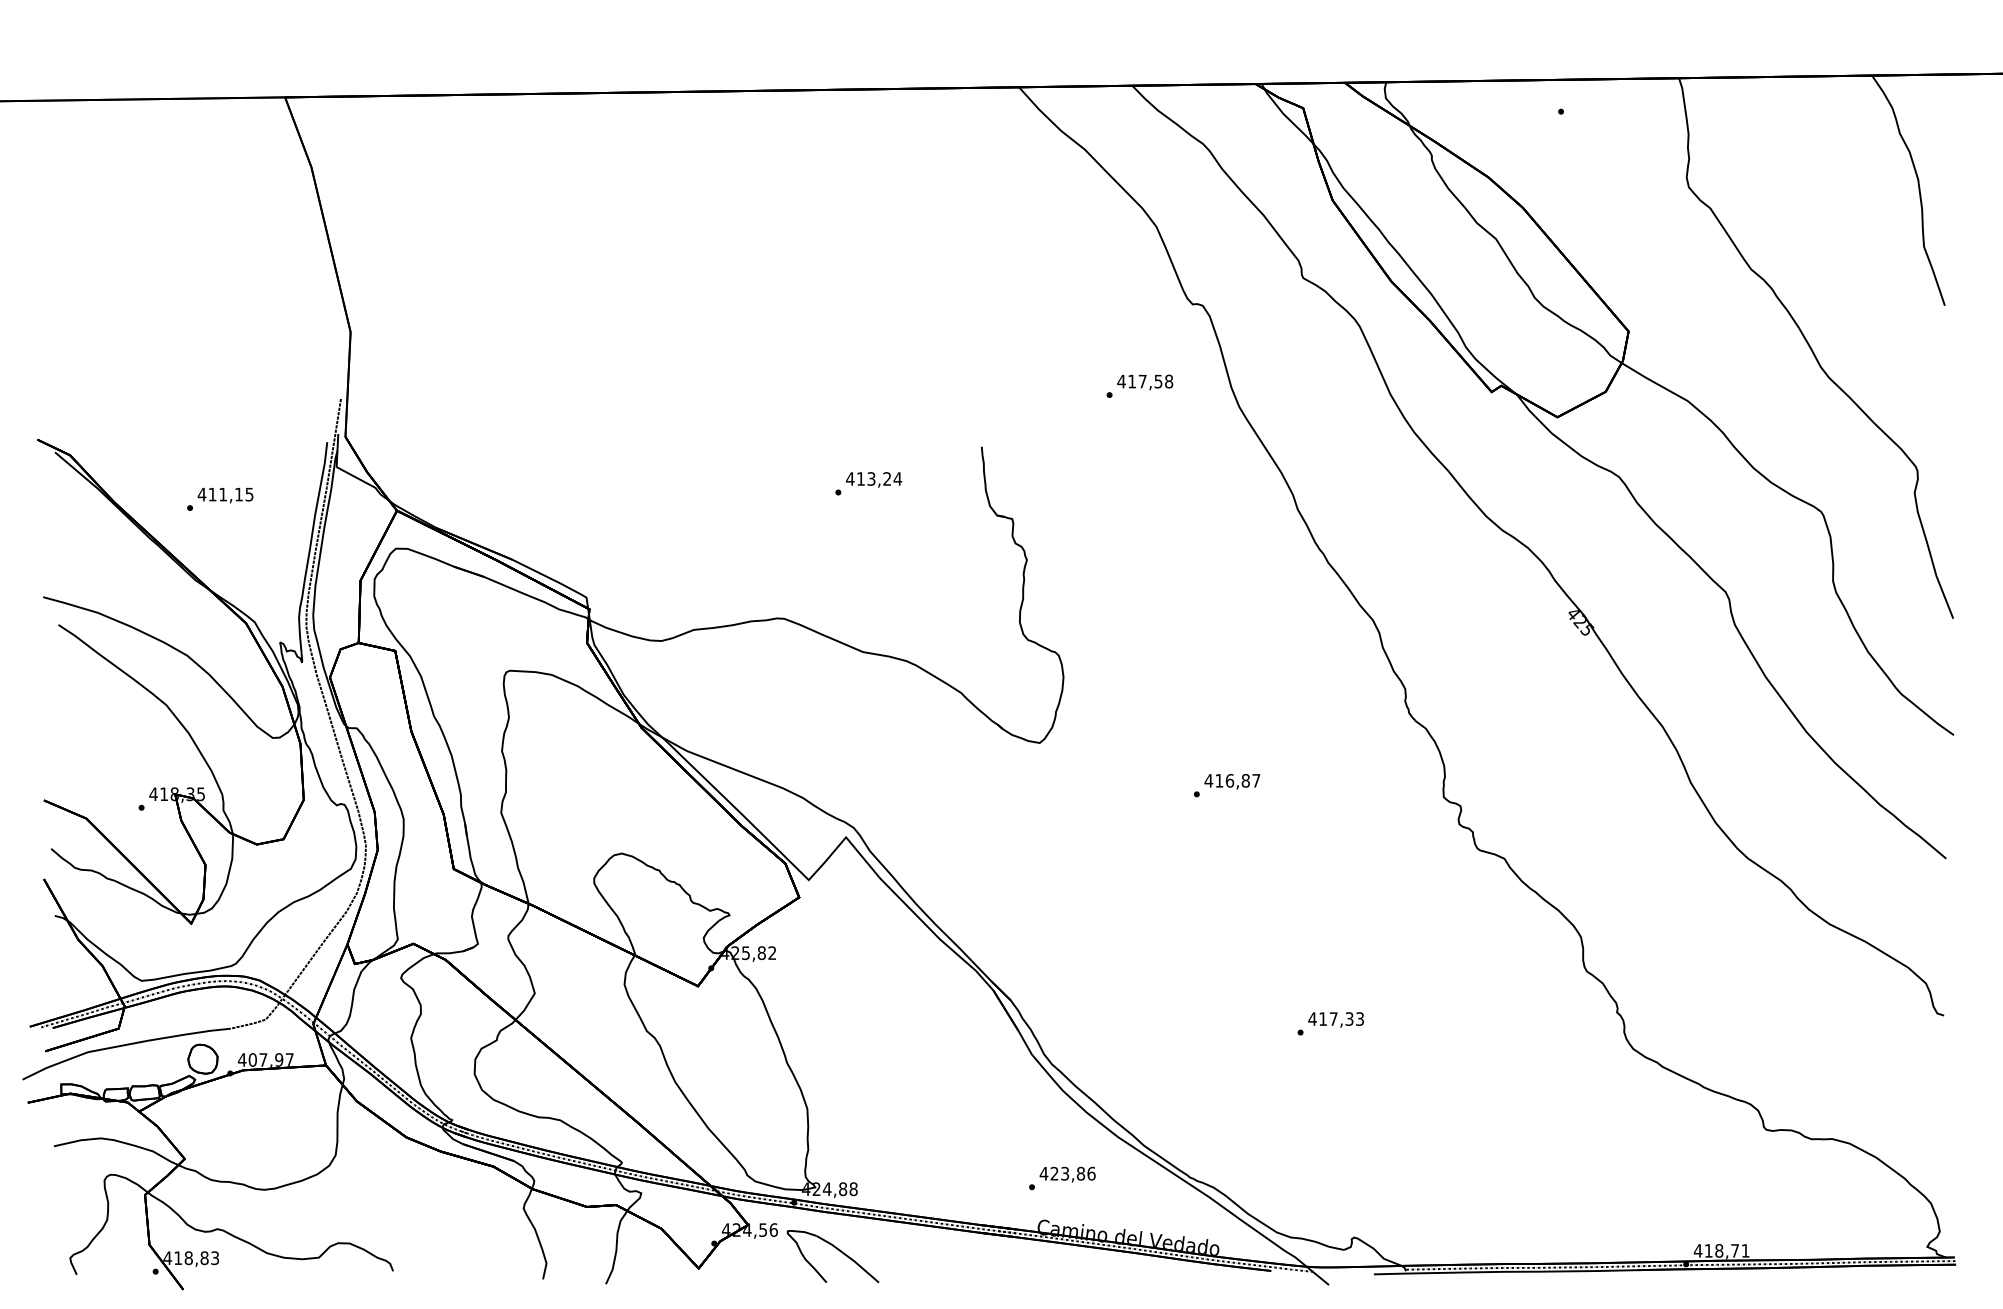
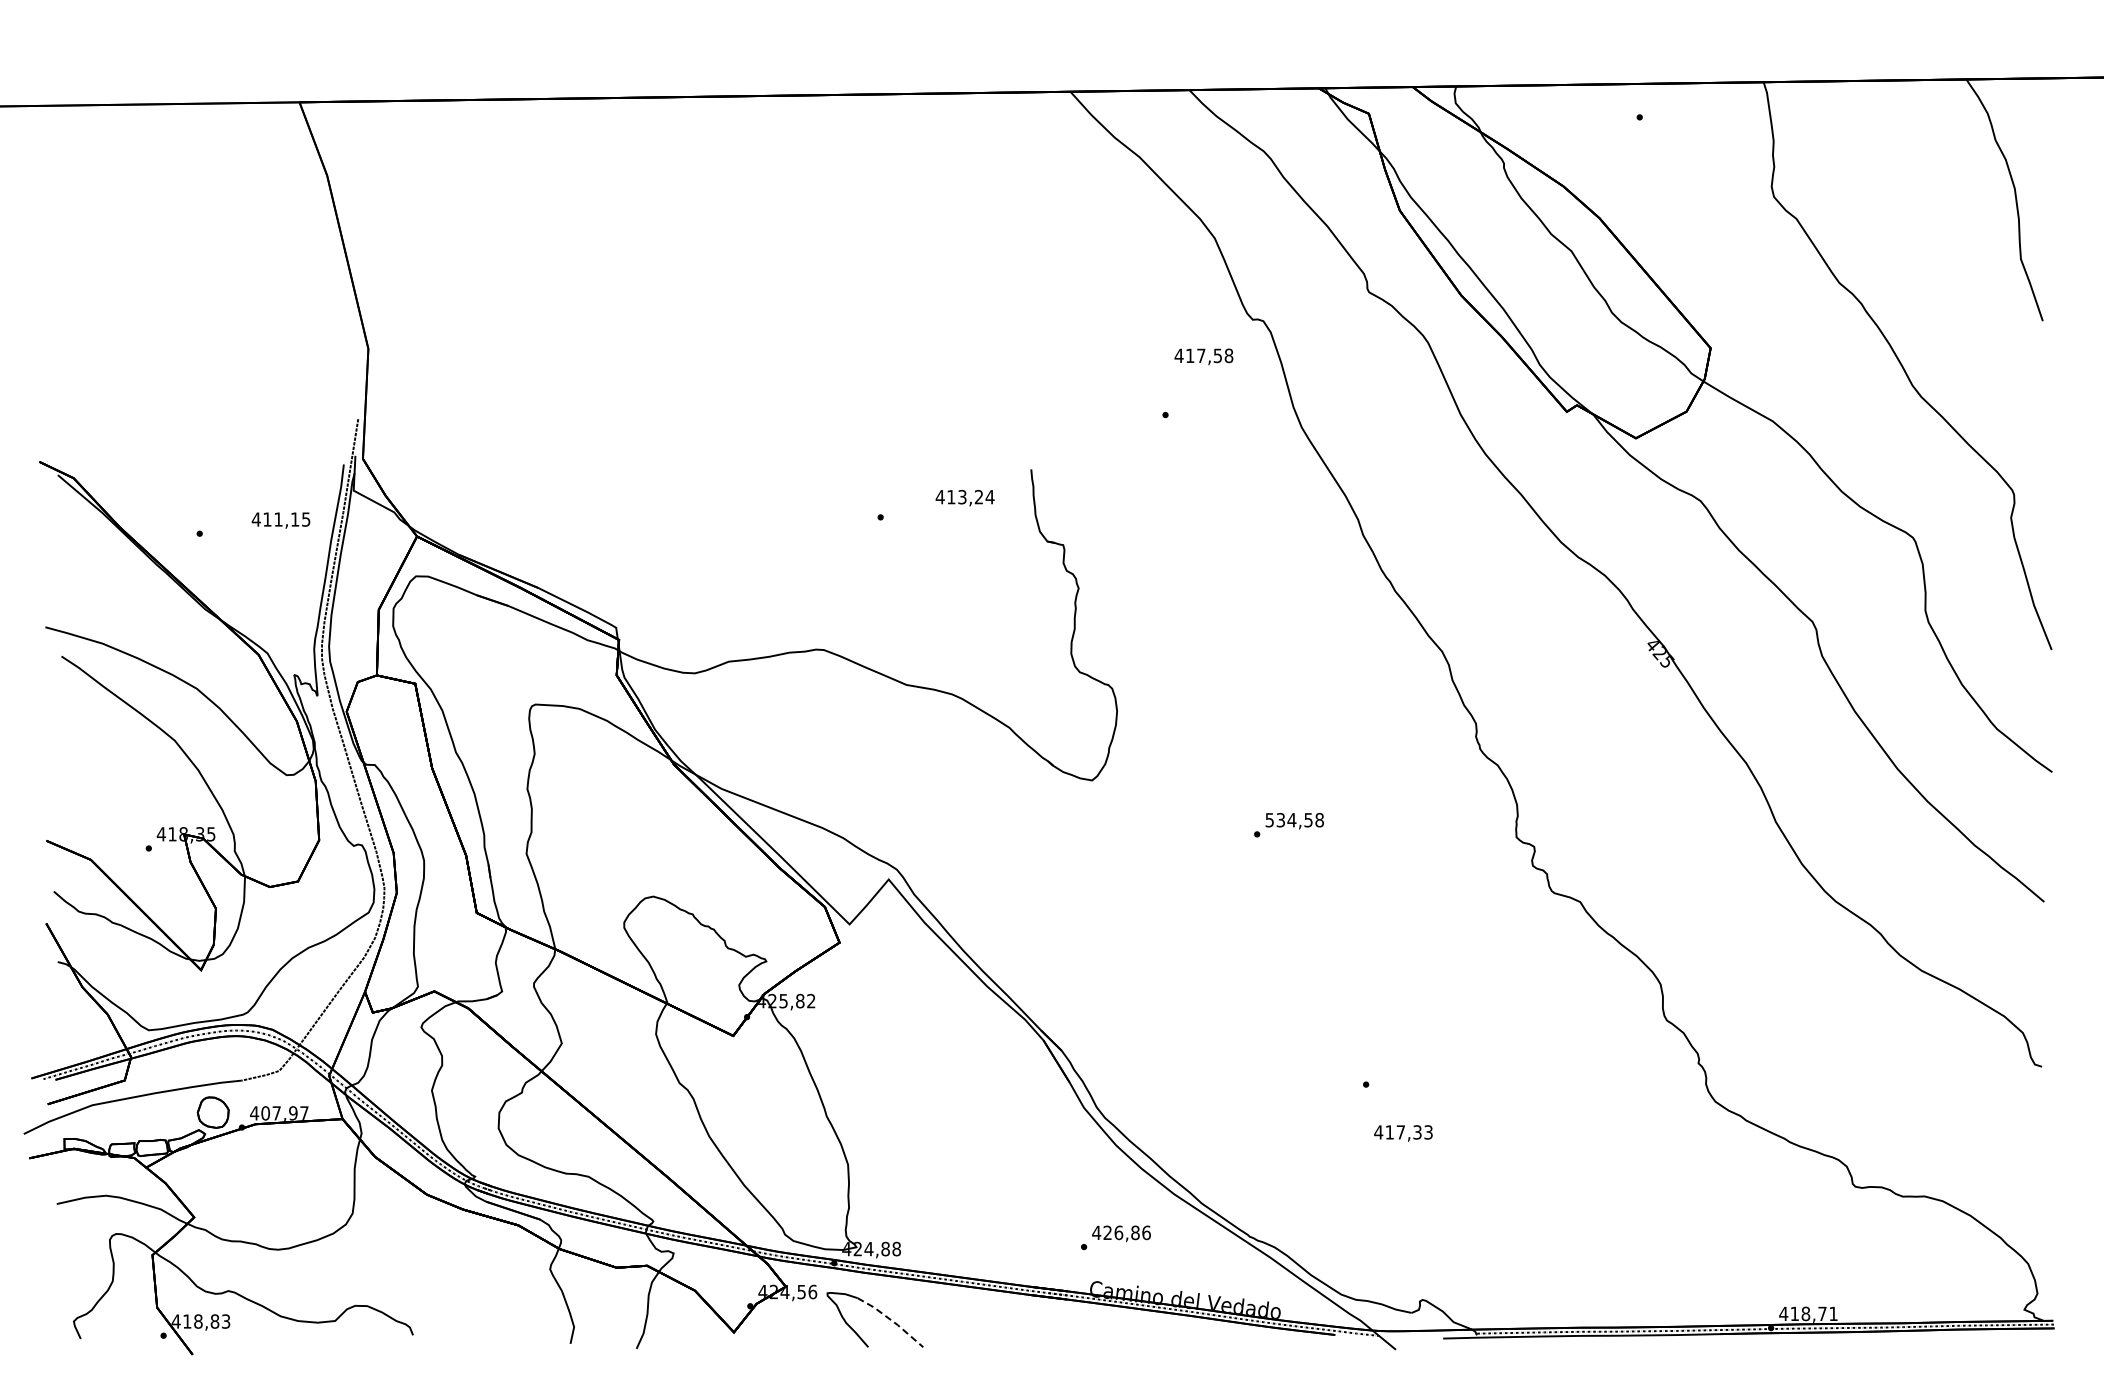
text: (1144, 382) -> (1203, 356), moved
text: (873, 480) -> (964, 498), moved
text: (225, 495) -> (280, 520), moved
text: (1232, 781) -> (1294, 820), 416,87 -> 534,58
text: (1336, 1020) -> (1403, 1133), moved
text: (1064, 1173) -> (1118, 1232), 423,86 -> 426,86
line: (849, 1257) -> (892, 1320), solid -> dashed

